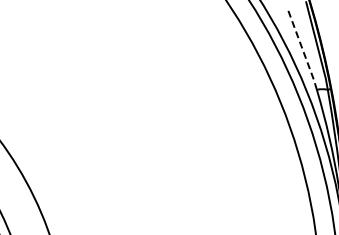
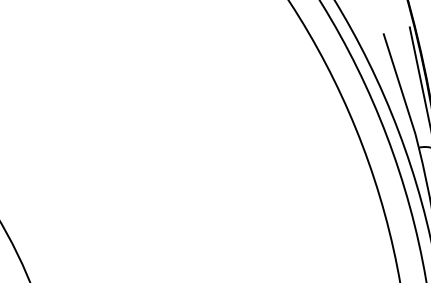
line: (302, 49) -> (401, 91), dashed -> solid

